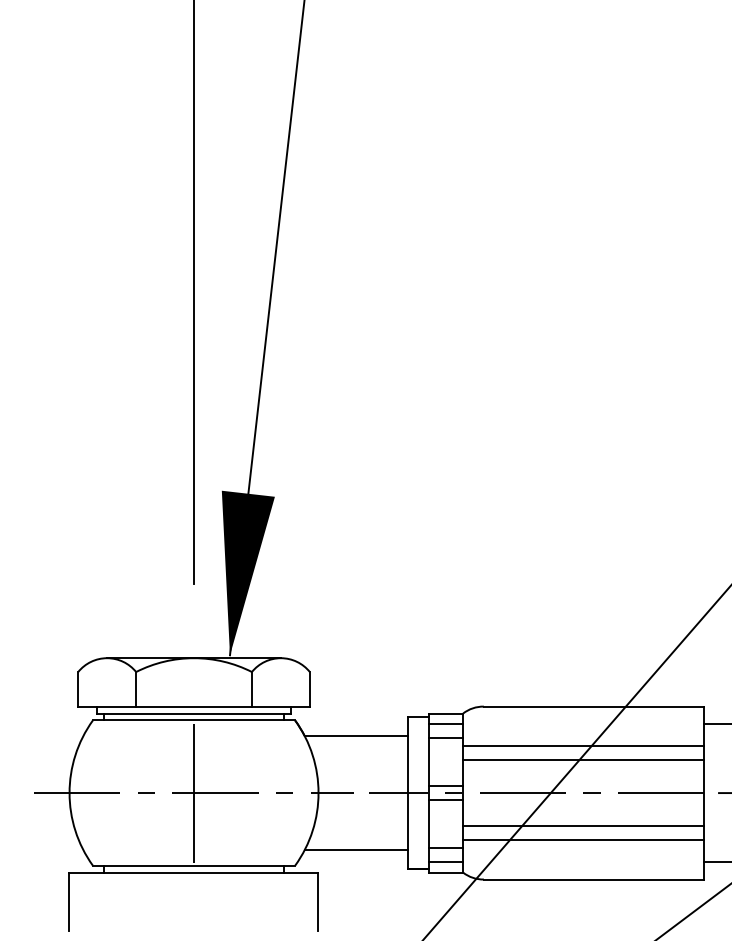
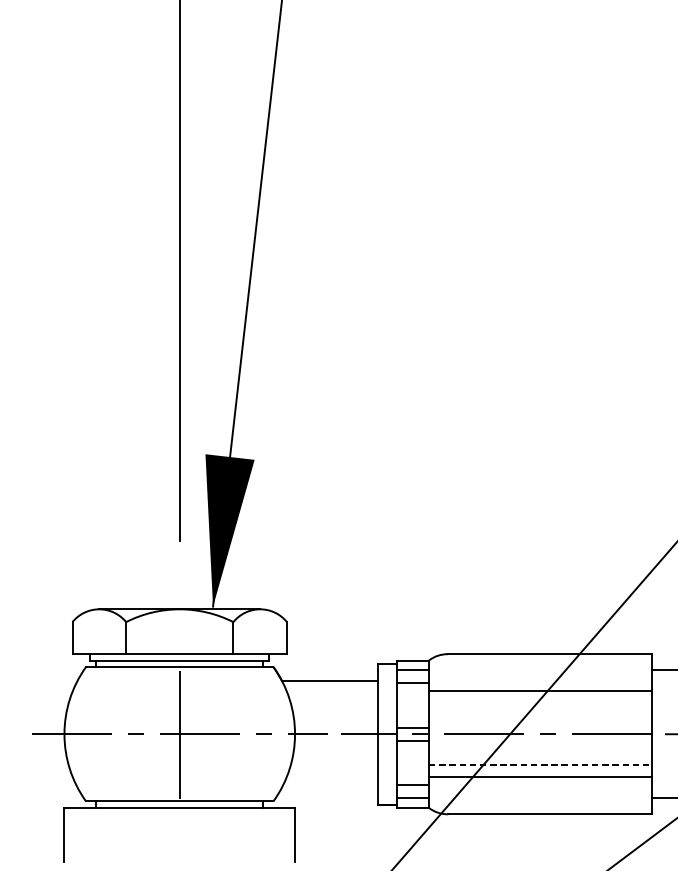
line: (583, 760) -> (540, 704), removed
line: (583, 825) -> (540, 764), solid -> dashed
line: (355, 850) -> (329, 787), removed

